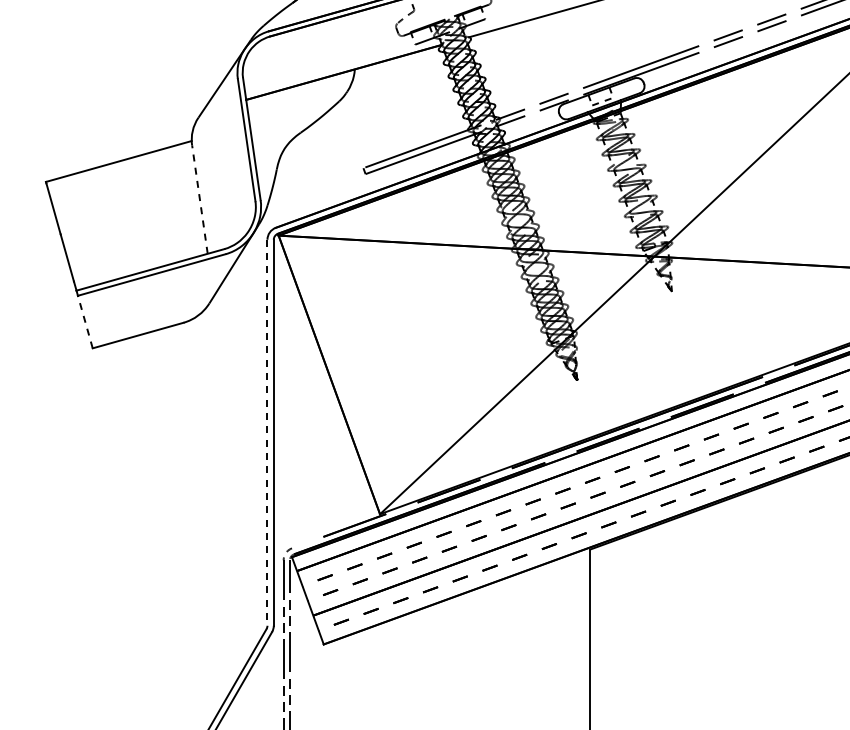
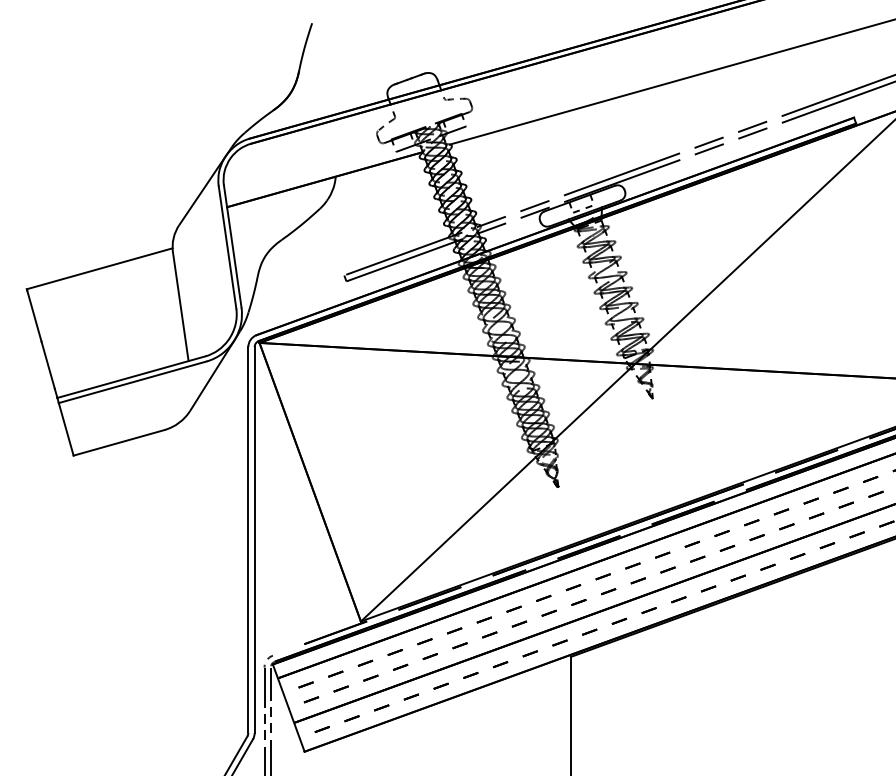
line: (199, 199) -> (180, 306), dashed -> solid
line: (85, 321) -> (66, 428), dashed -> solid
line: (267, 433) -> (248, 540), dashed -> solid

